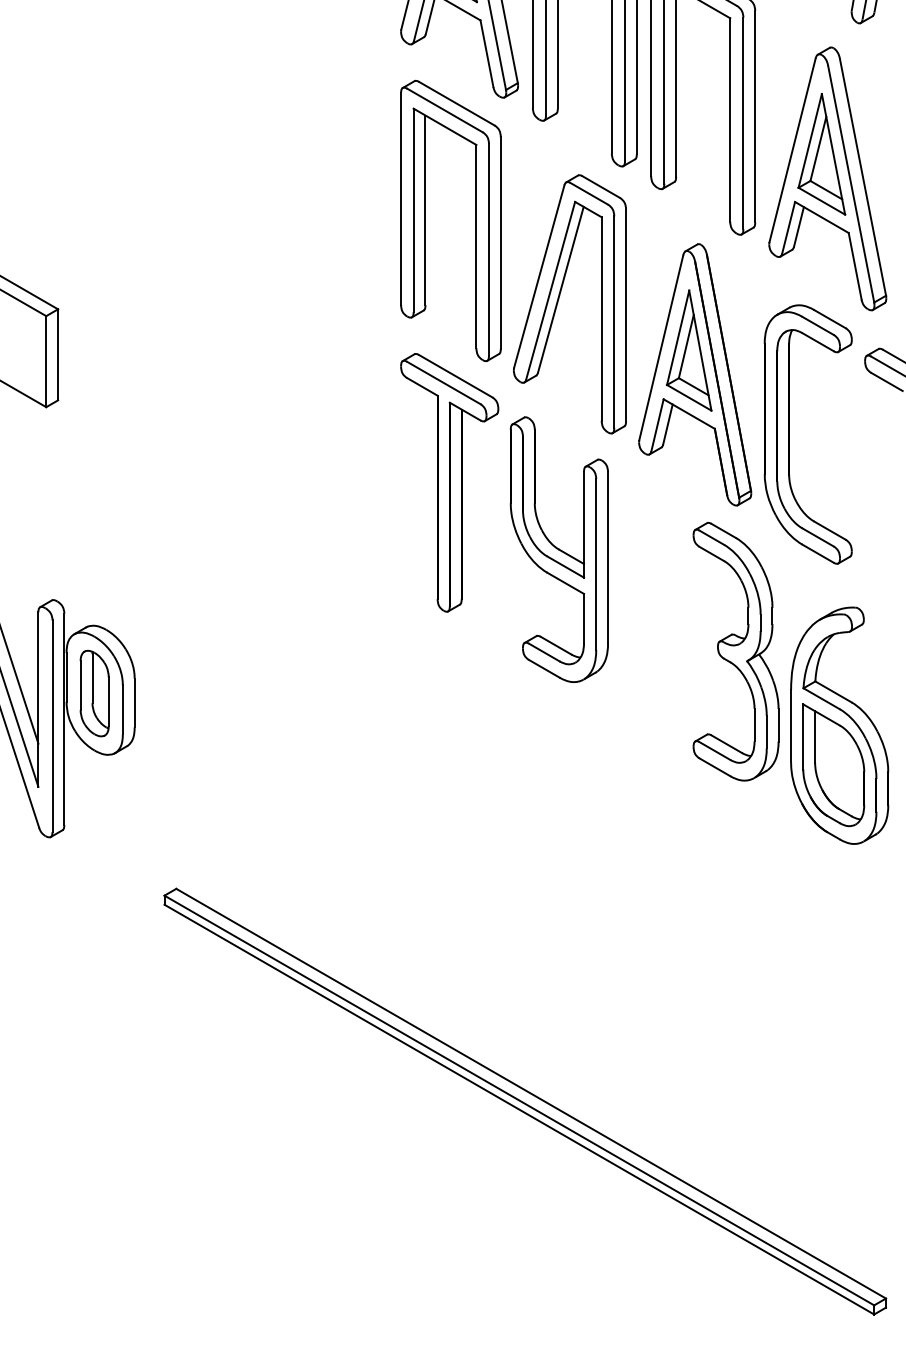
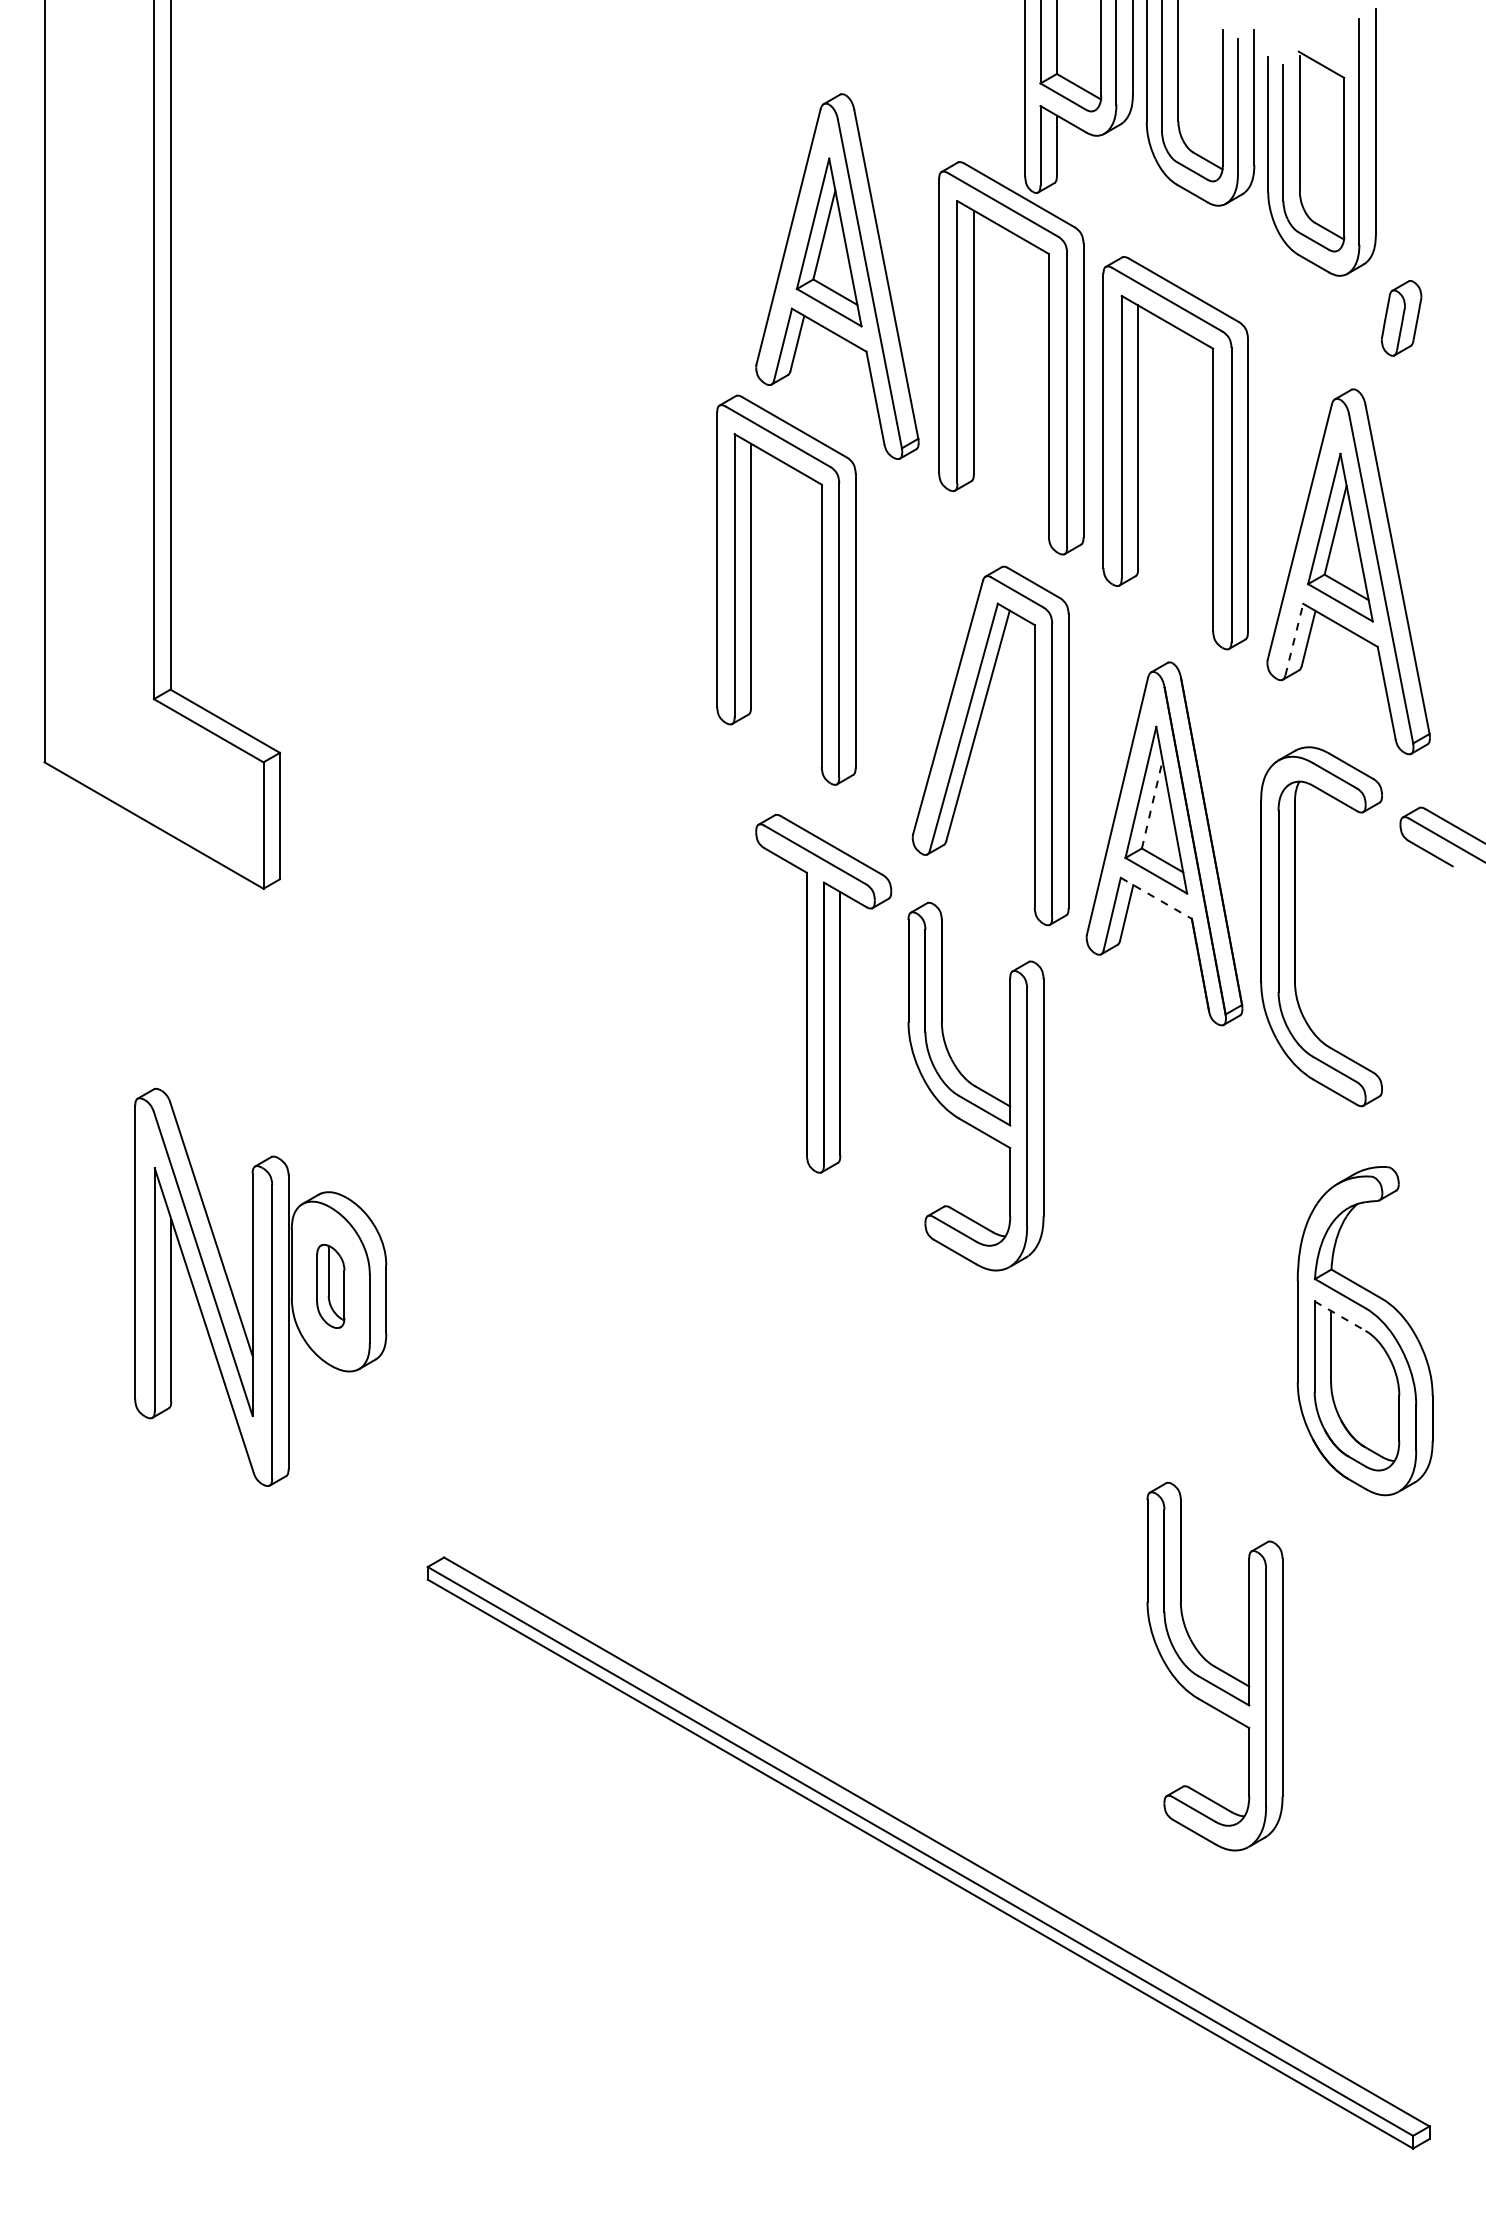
part: (425, 220) -> (751, 589), moved
line: (788, 227) -> (1294, 639), solid -> dashed
line: (686, 346) -> (1152, 804), solid -> dashed
line: (689, 414) -> (1156, 898), solid -> dashed
part: (736, 651) -> (1221, 1228), removed
part: (94, 693) -> (330, 1286), size x0.7
line: (821, 715) -> (1340, 1316), solid -> dashed
part: (731, 967) -> (1214, 1666), added

